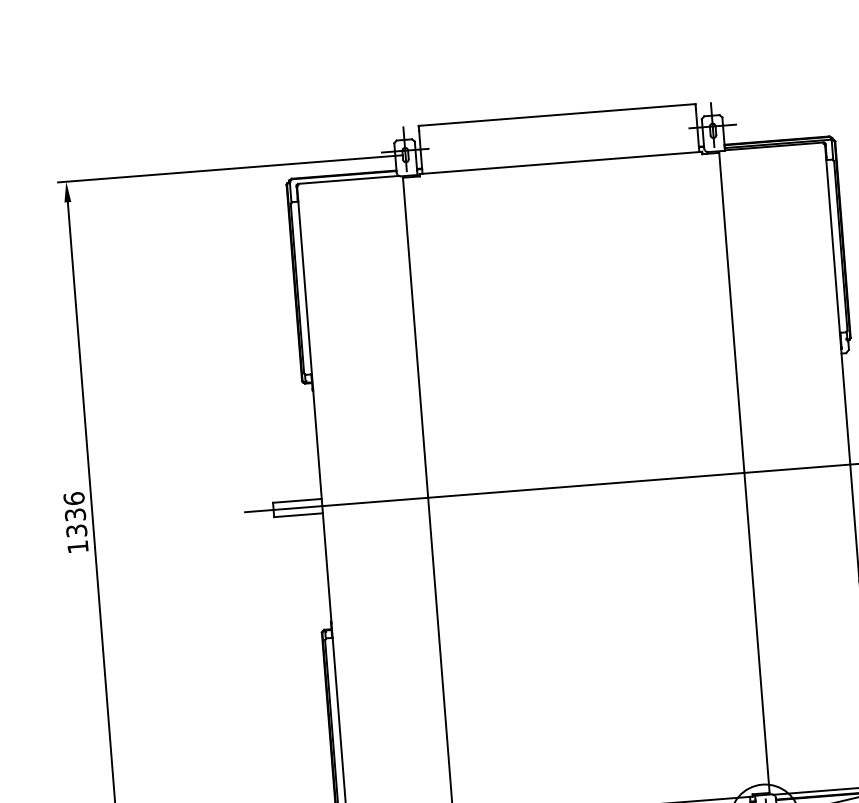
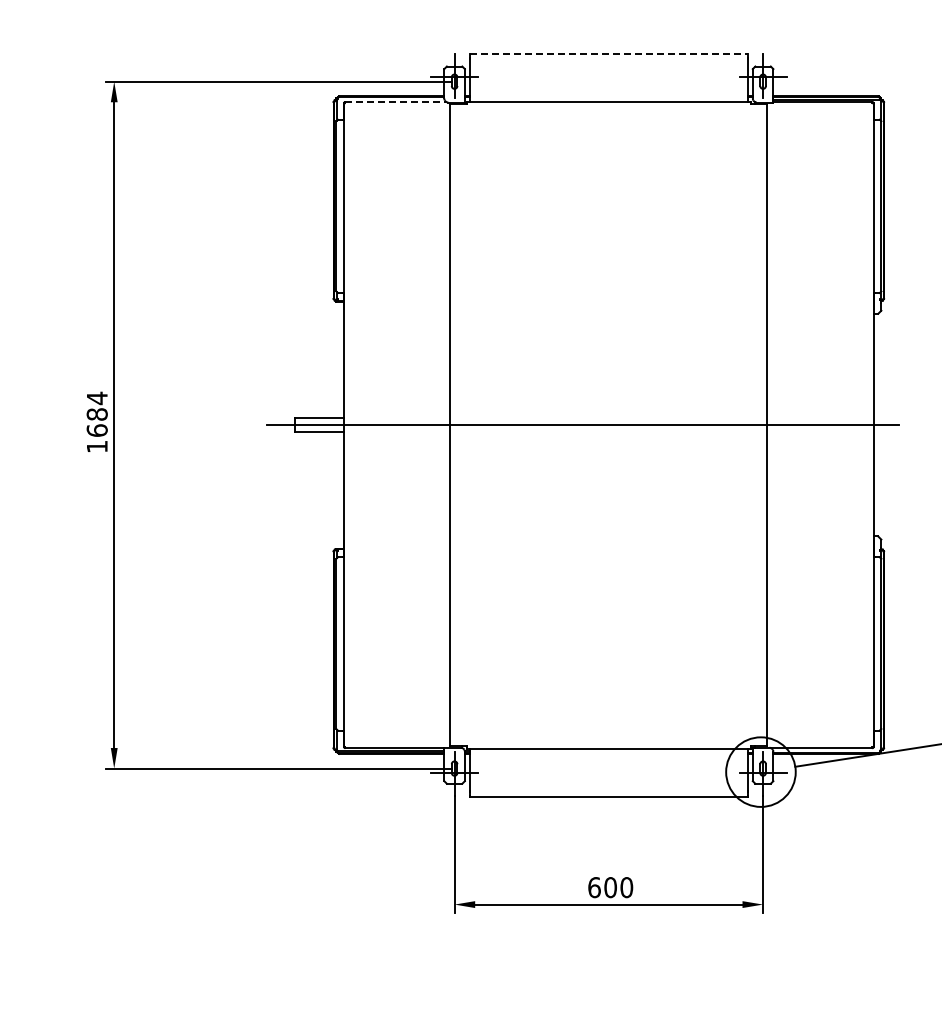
line: (556, 114) -> (608, 53), solid -> dashed
line: (349, 180) -> (396, 102), solid -> dashed
text: (74, 513) -> (96, 413), 1336 -> 1684

